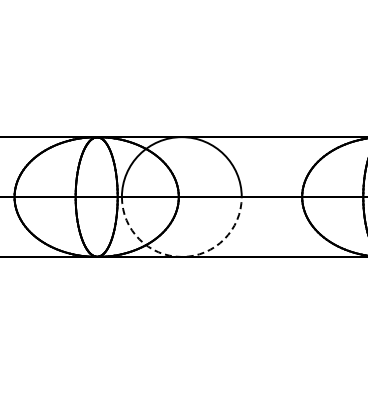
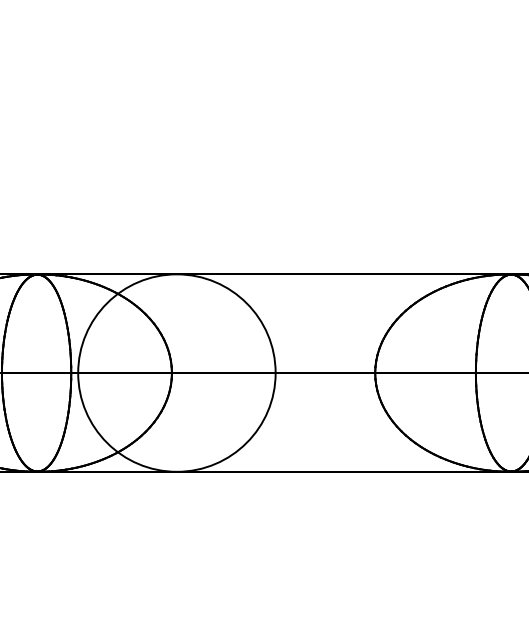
arc: (181, 256) -> (176, 471), dashed -> solid

